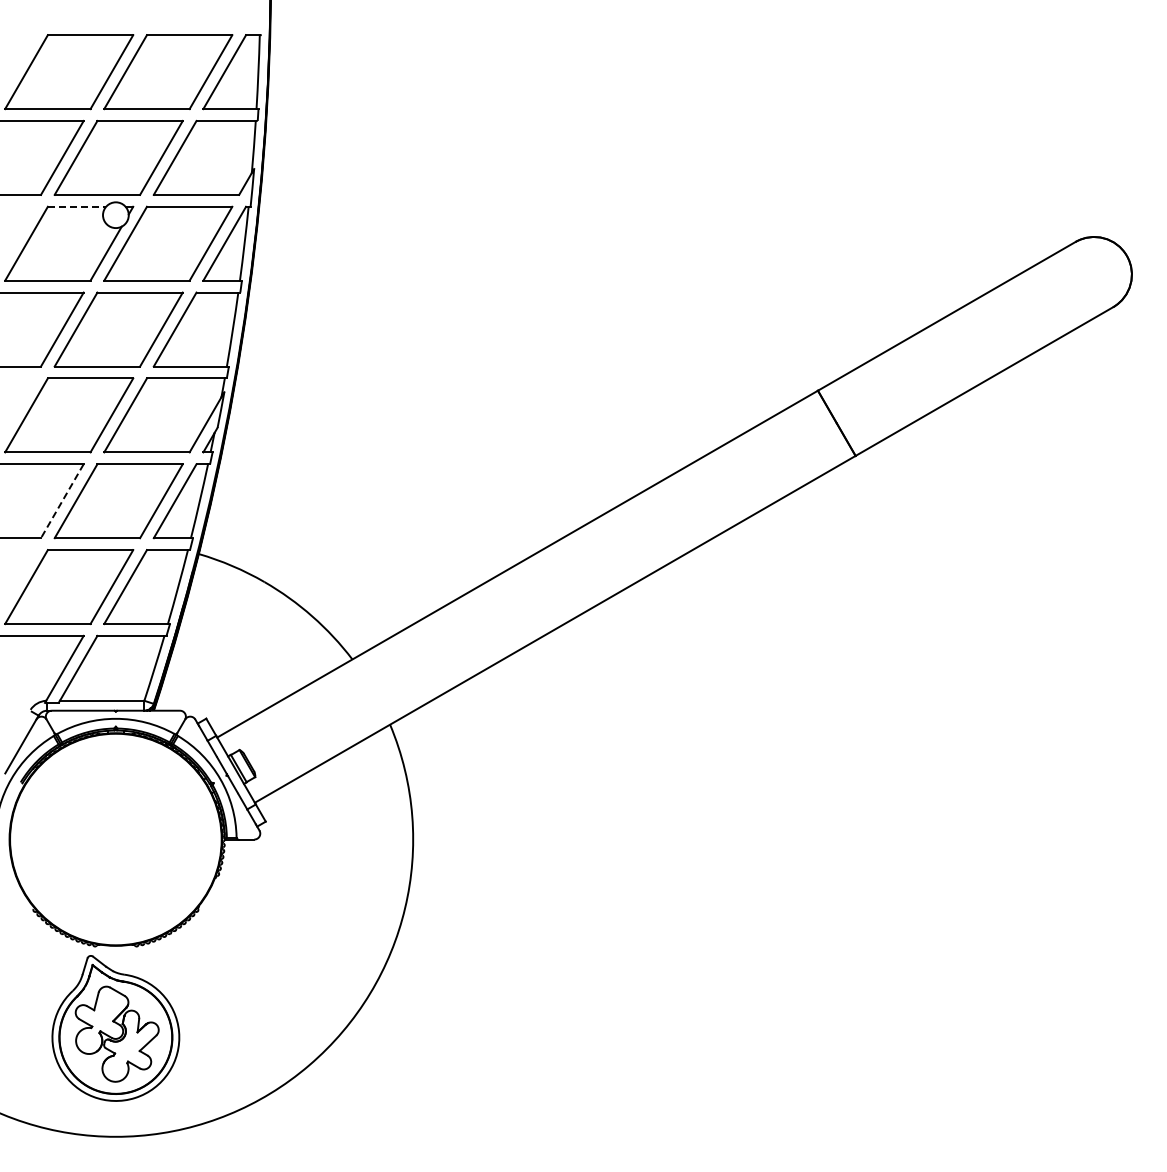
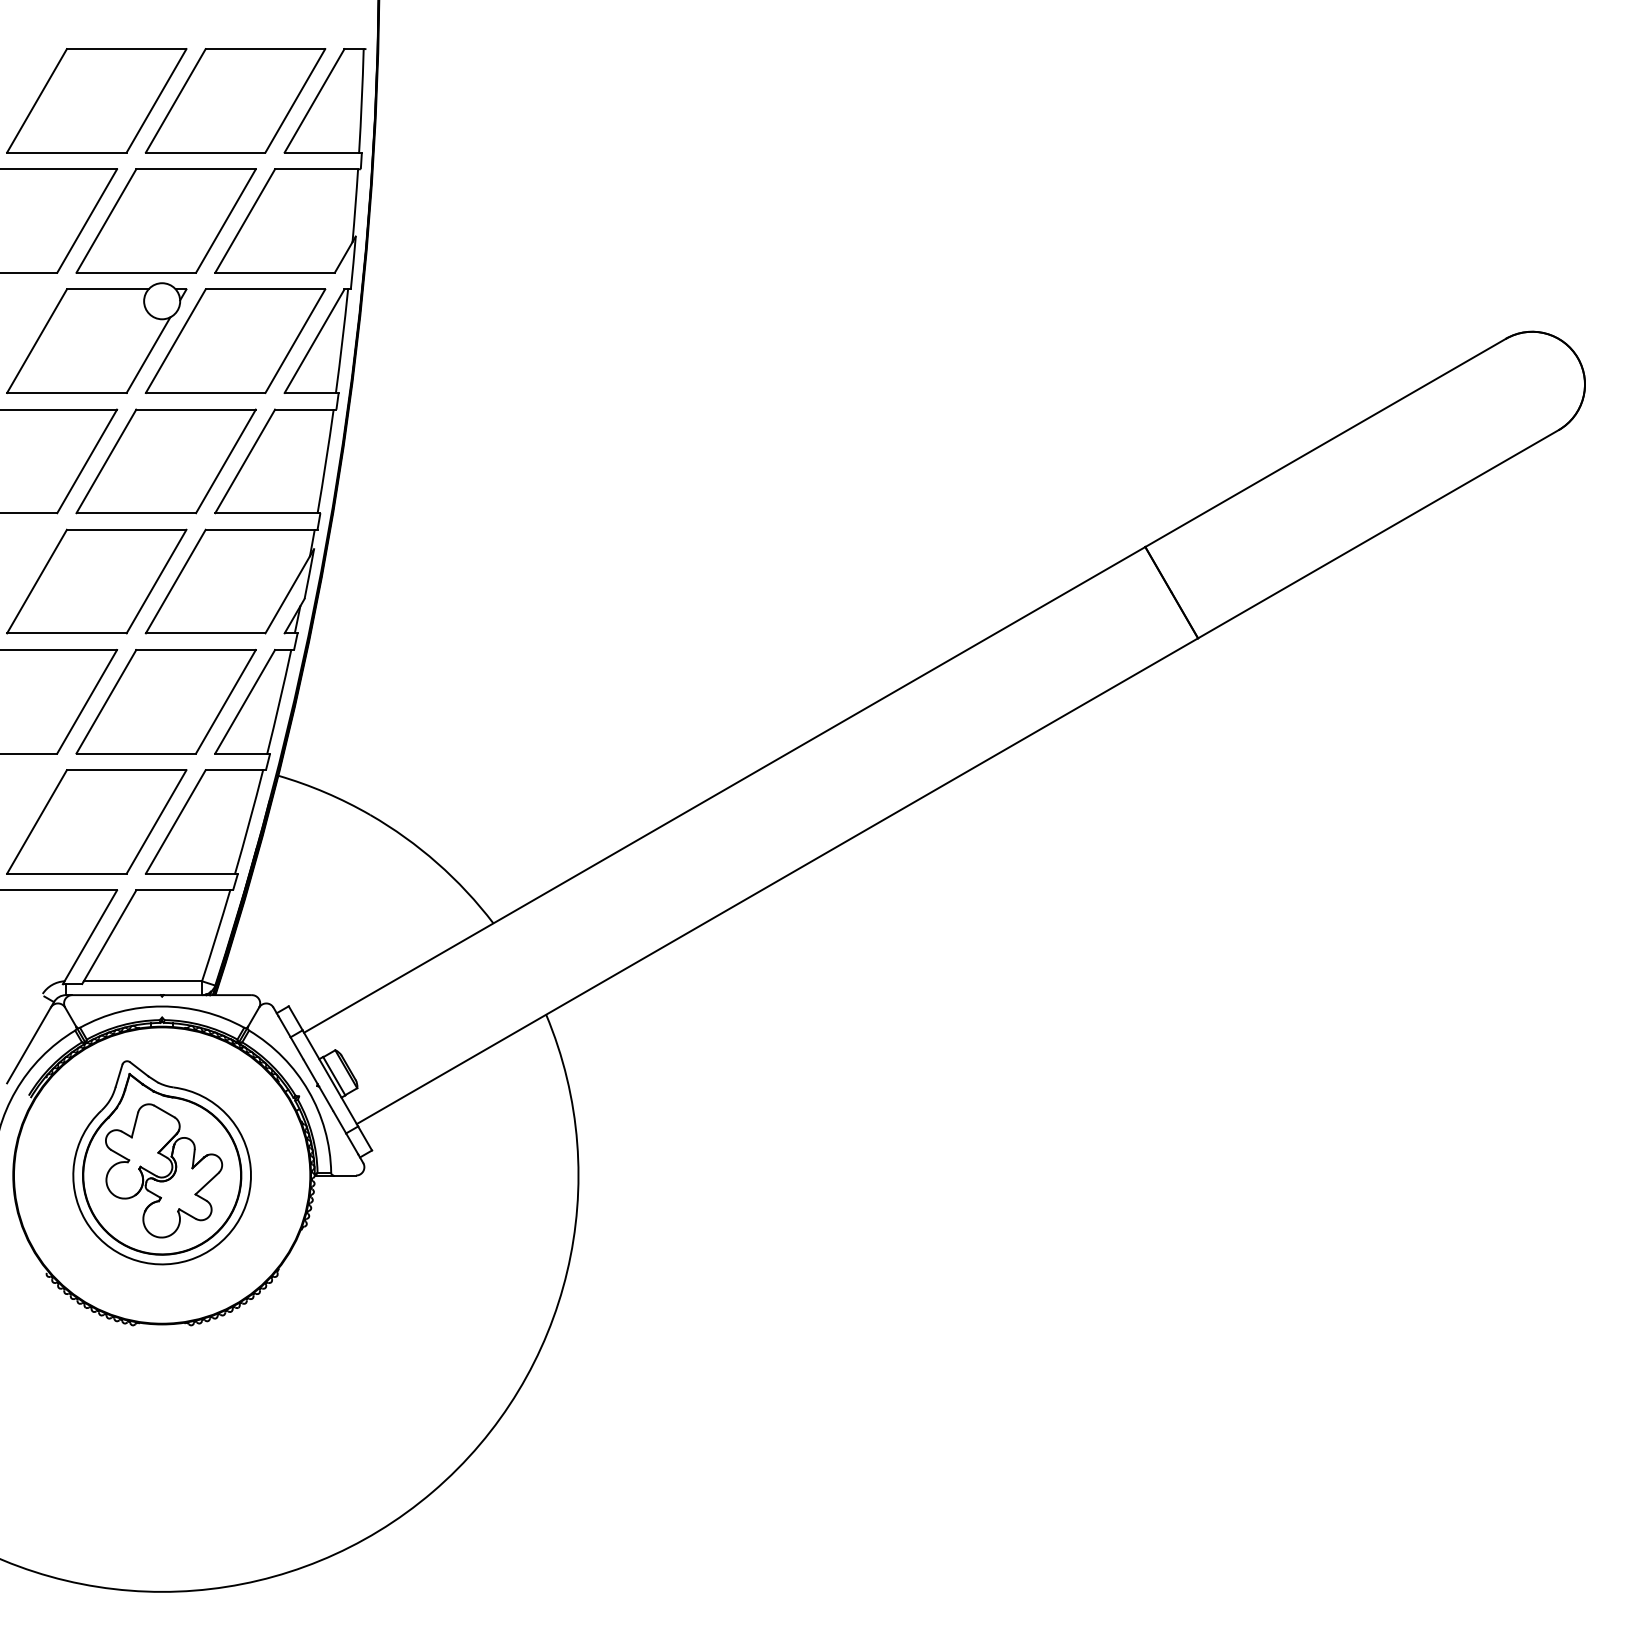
line: (77, 206) -> (108, 289), dashed -> solid
line: (62, 501) -> (87, 702), dashed -> solid
part: (115, 1028) -> (161, 1162), moved

